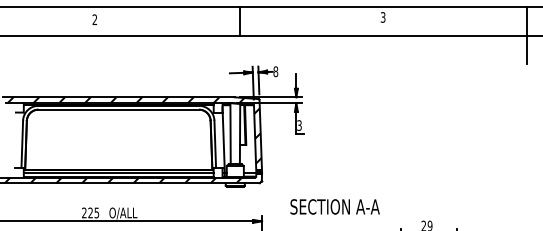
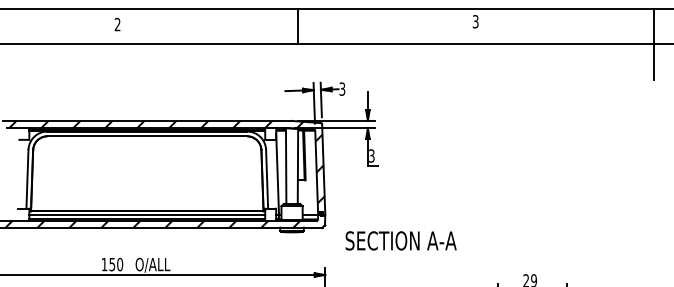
text: (275, 71) -> (341, 88), 8 -> 3
text: (334, 206) -> (400, 240), moved
text: (90, 212) -> (112, 263), 225 -> 150

